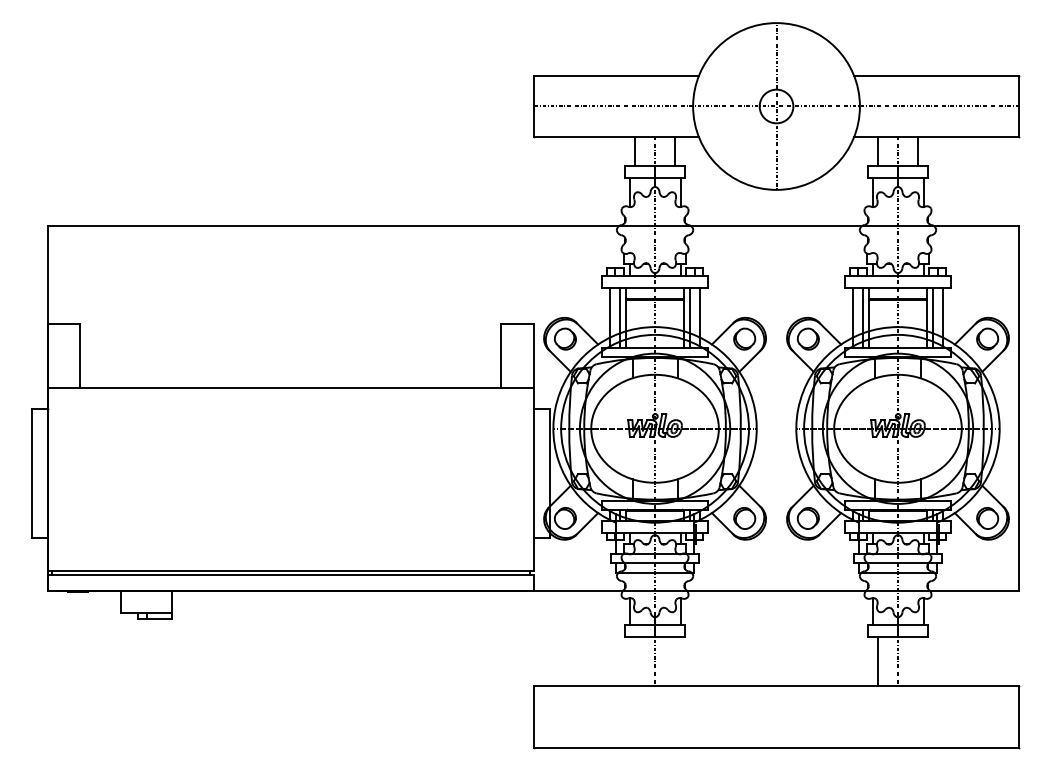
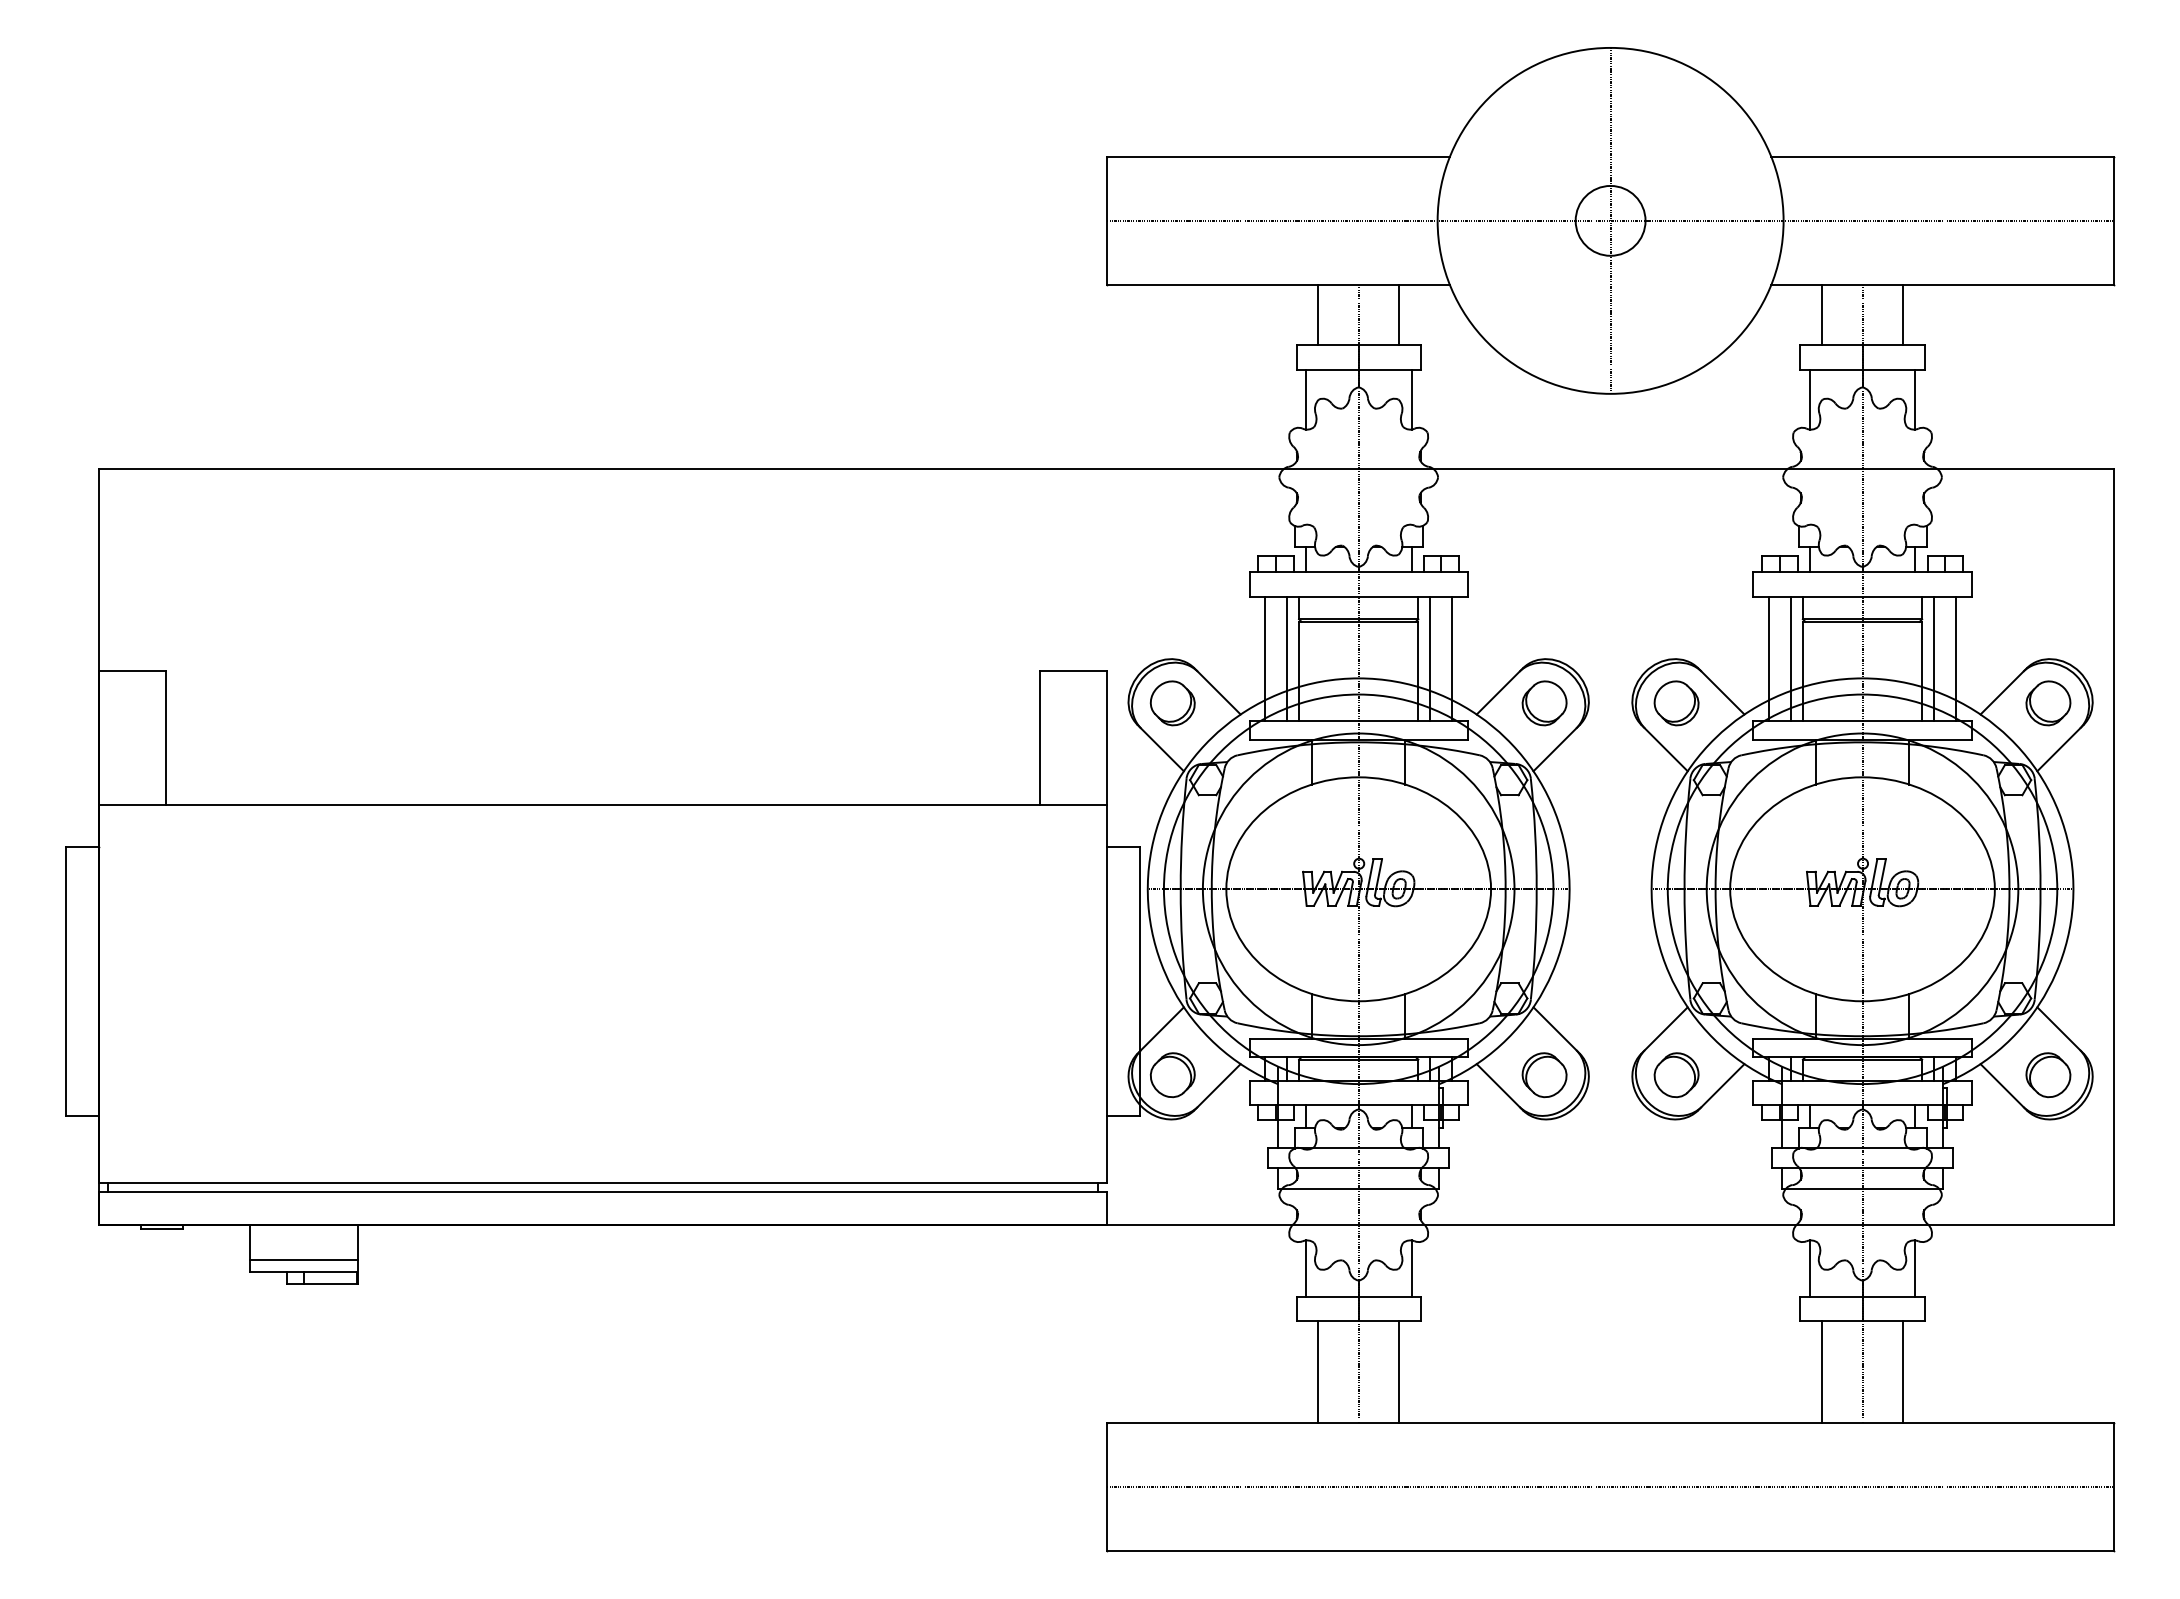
line: (146, 607) -> (303, 1259), added
line: (635, 661) -> (1318, 1371), added
line: (674, 661) -> (1399, 1371), added
line: (917, 661) -> (1902, 1371), added
line: (776, 717) -> (1610, 1488), added

